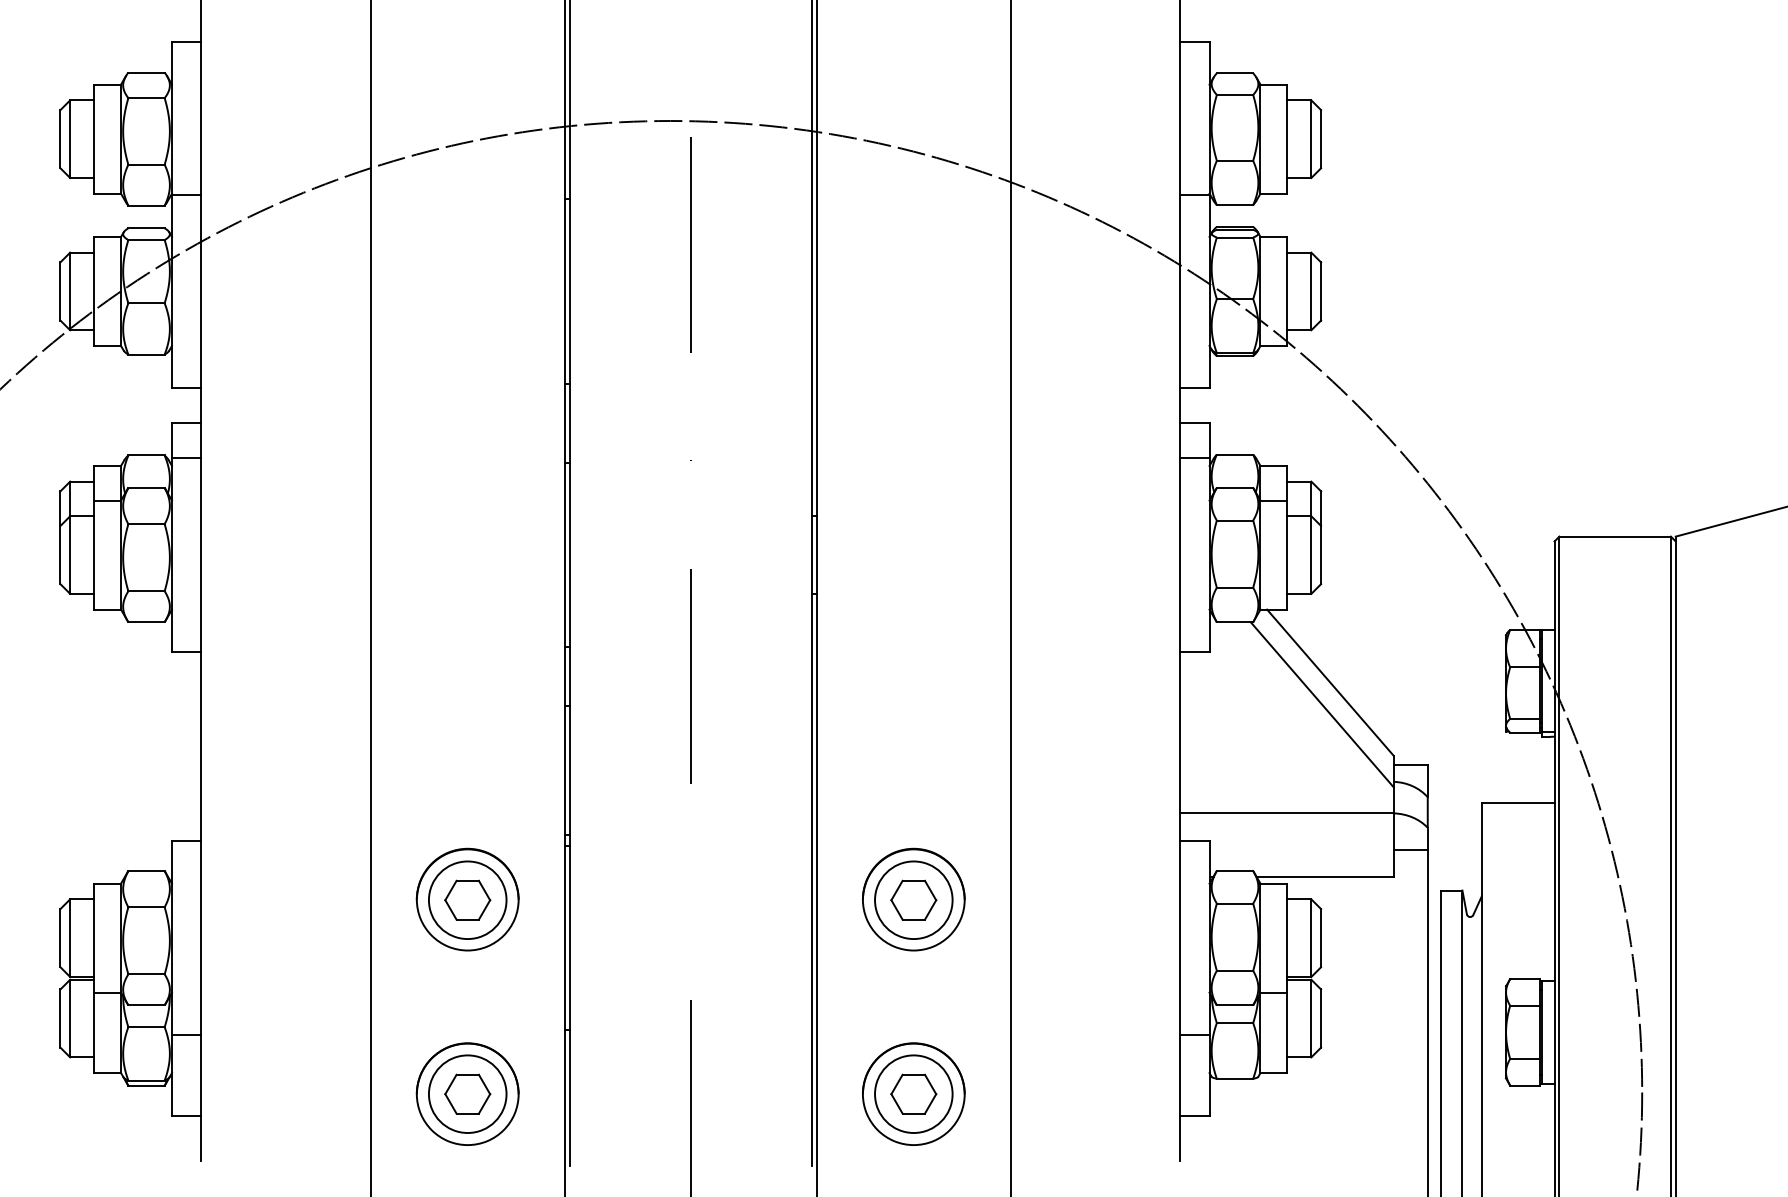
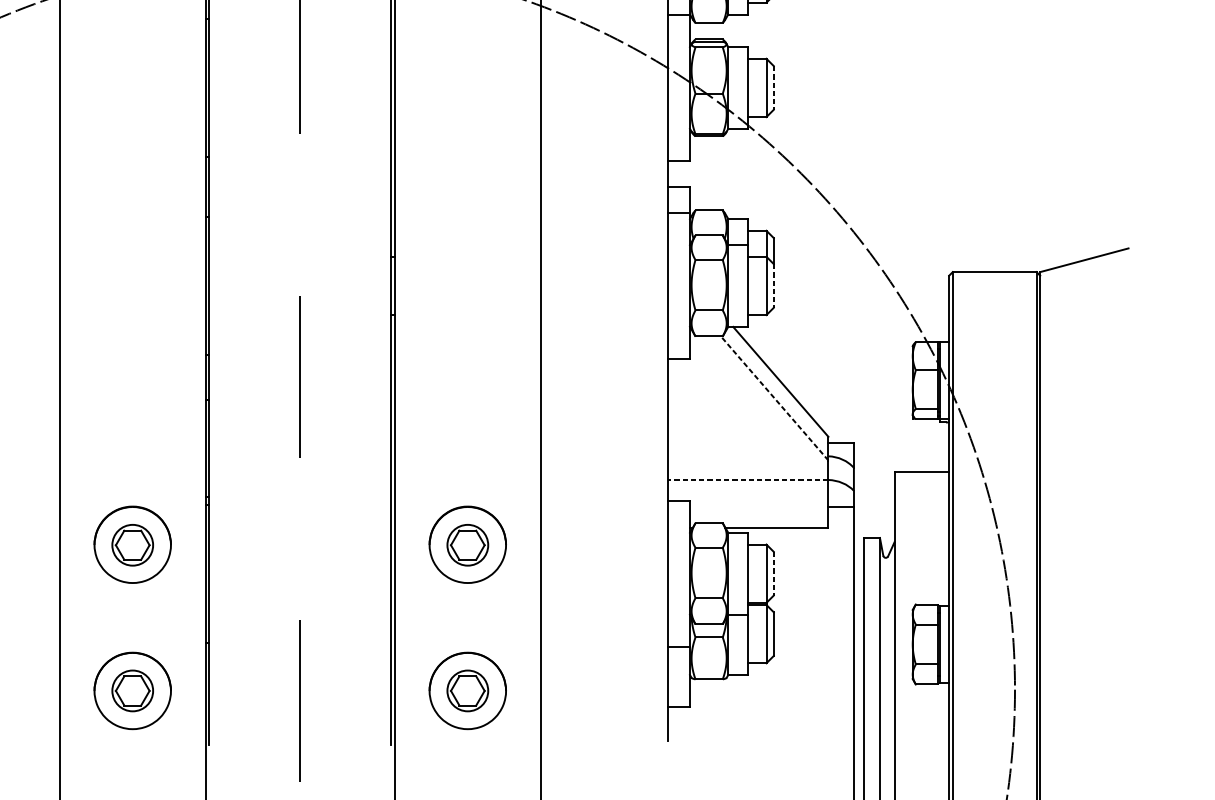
line: (1321, 291) -> (774, 87), solid -> dashed
line: (1321, 555) -> (774, 286), solid -> dashed
line: (1321, 704) -> (774, 398), solid -> dashed
line: (1287, 813) -> (748, 480), solid -> dashed
circle: (467, 900) -> (132, 545), size x0.7
circle: (913, 900) -> (467, 545), size x0.7
line: (1321, 938) -> (774, 573), solid -> dashed
circle: (467, 1093) -> (132, 690), size x0.7
circle: (913, 1093) -> (467, 690), size x0.7

